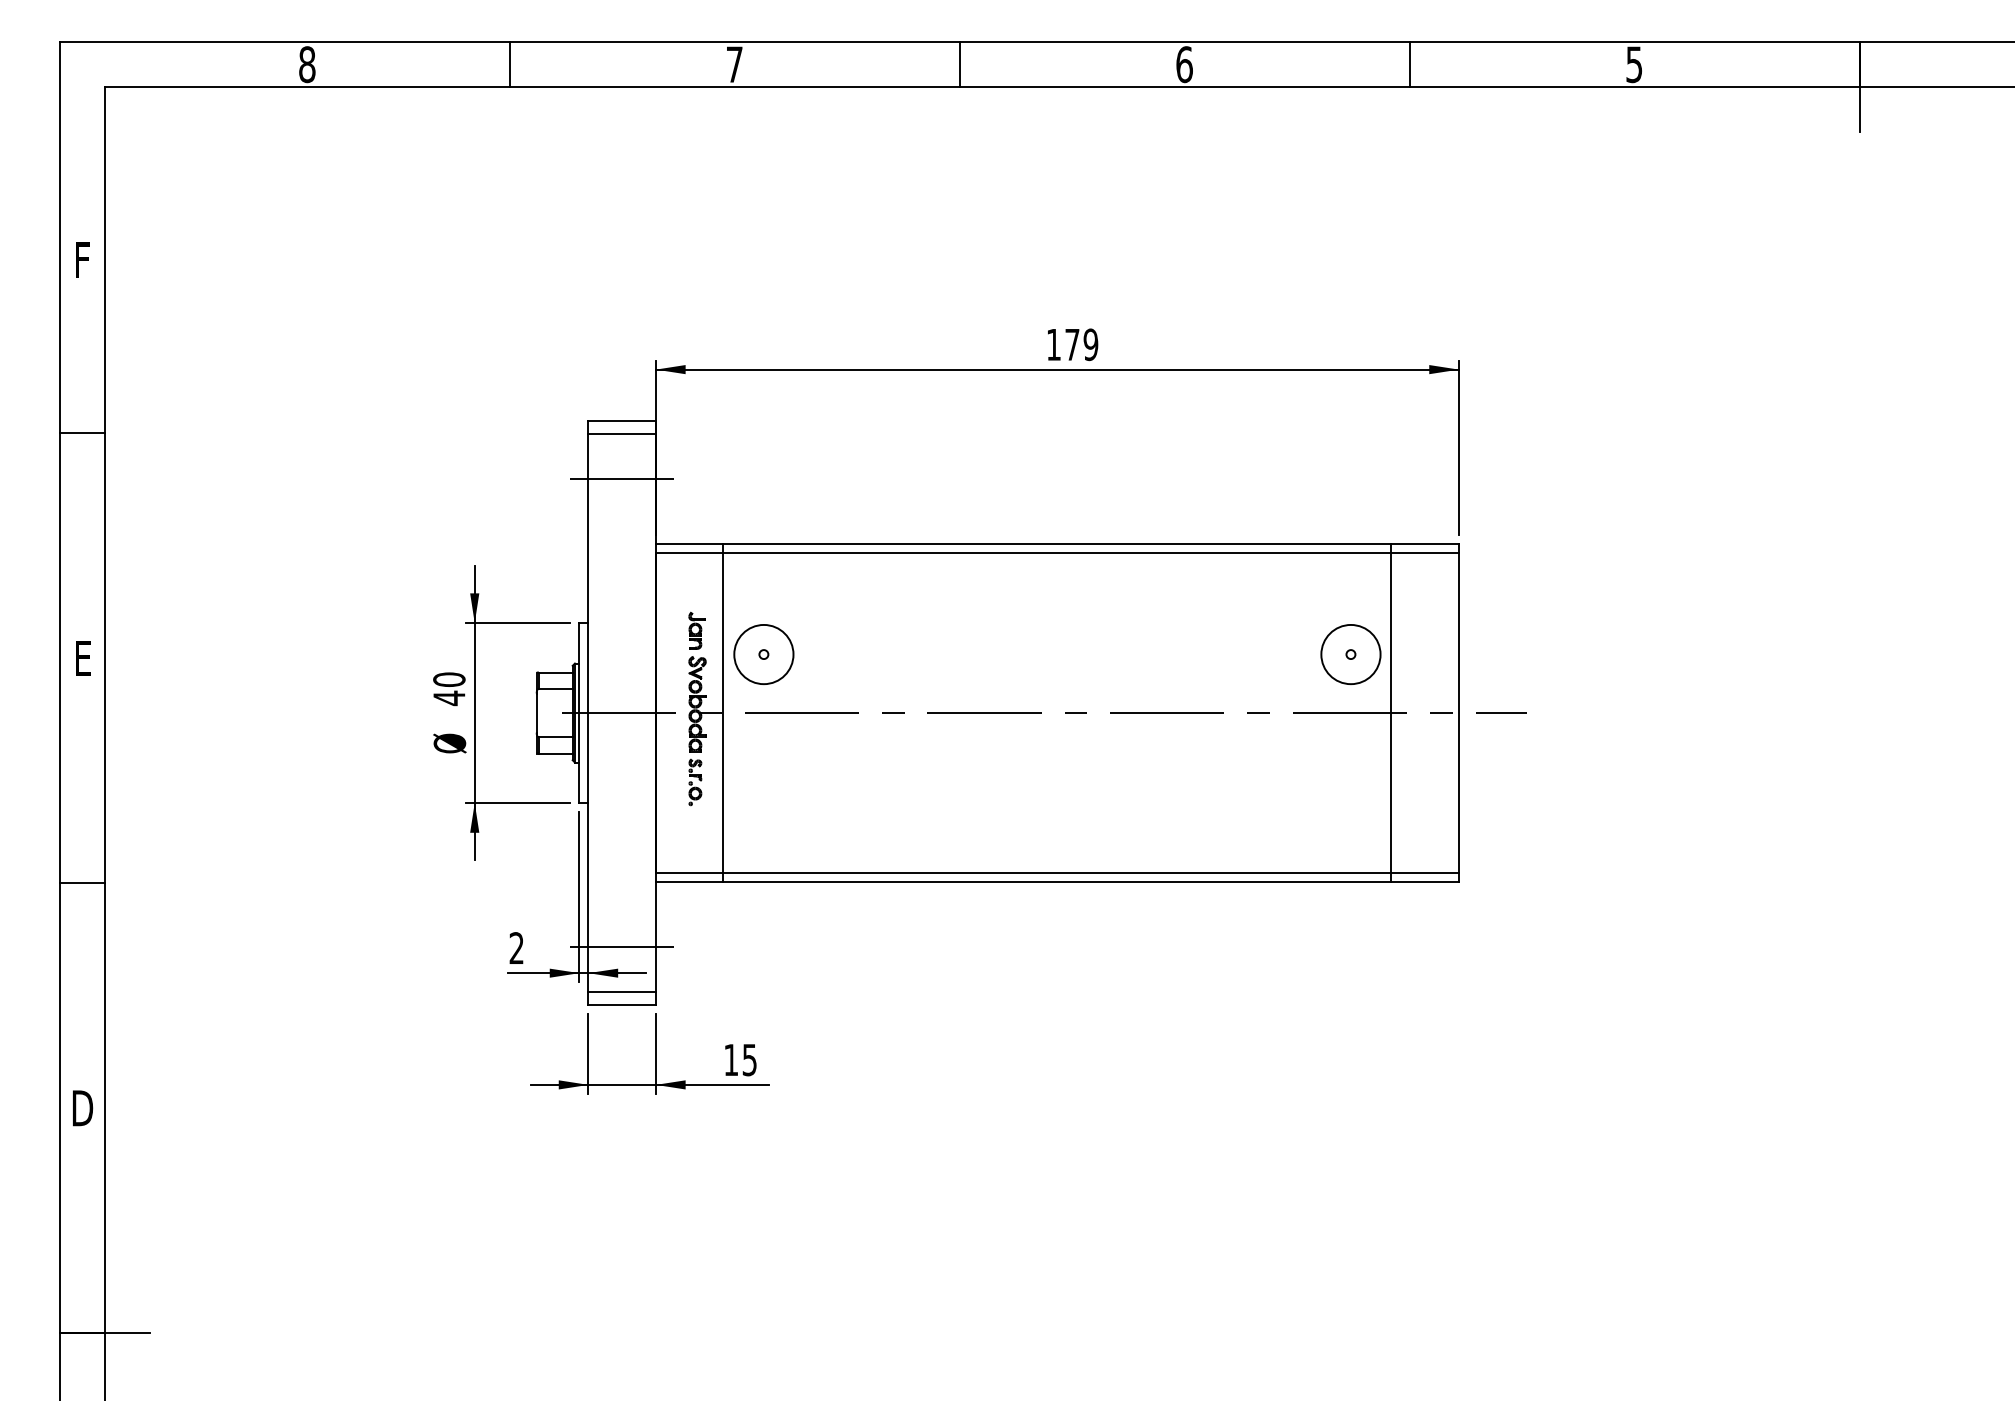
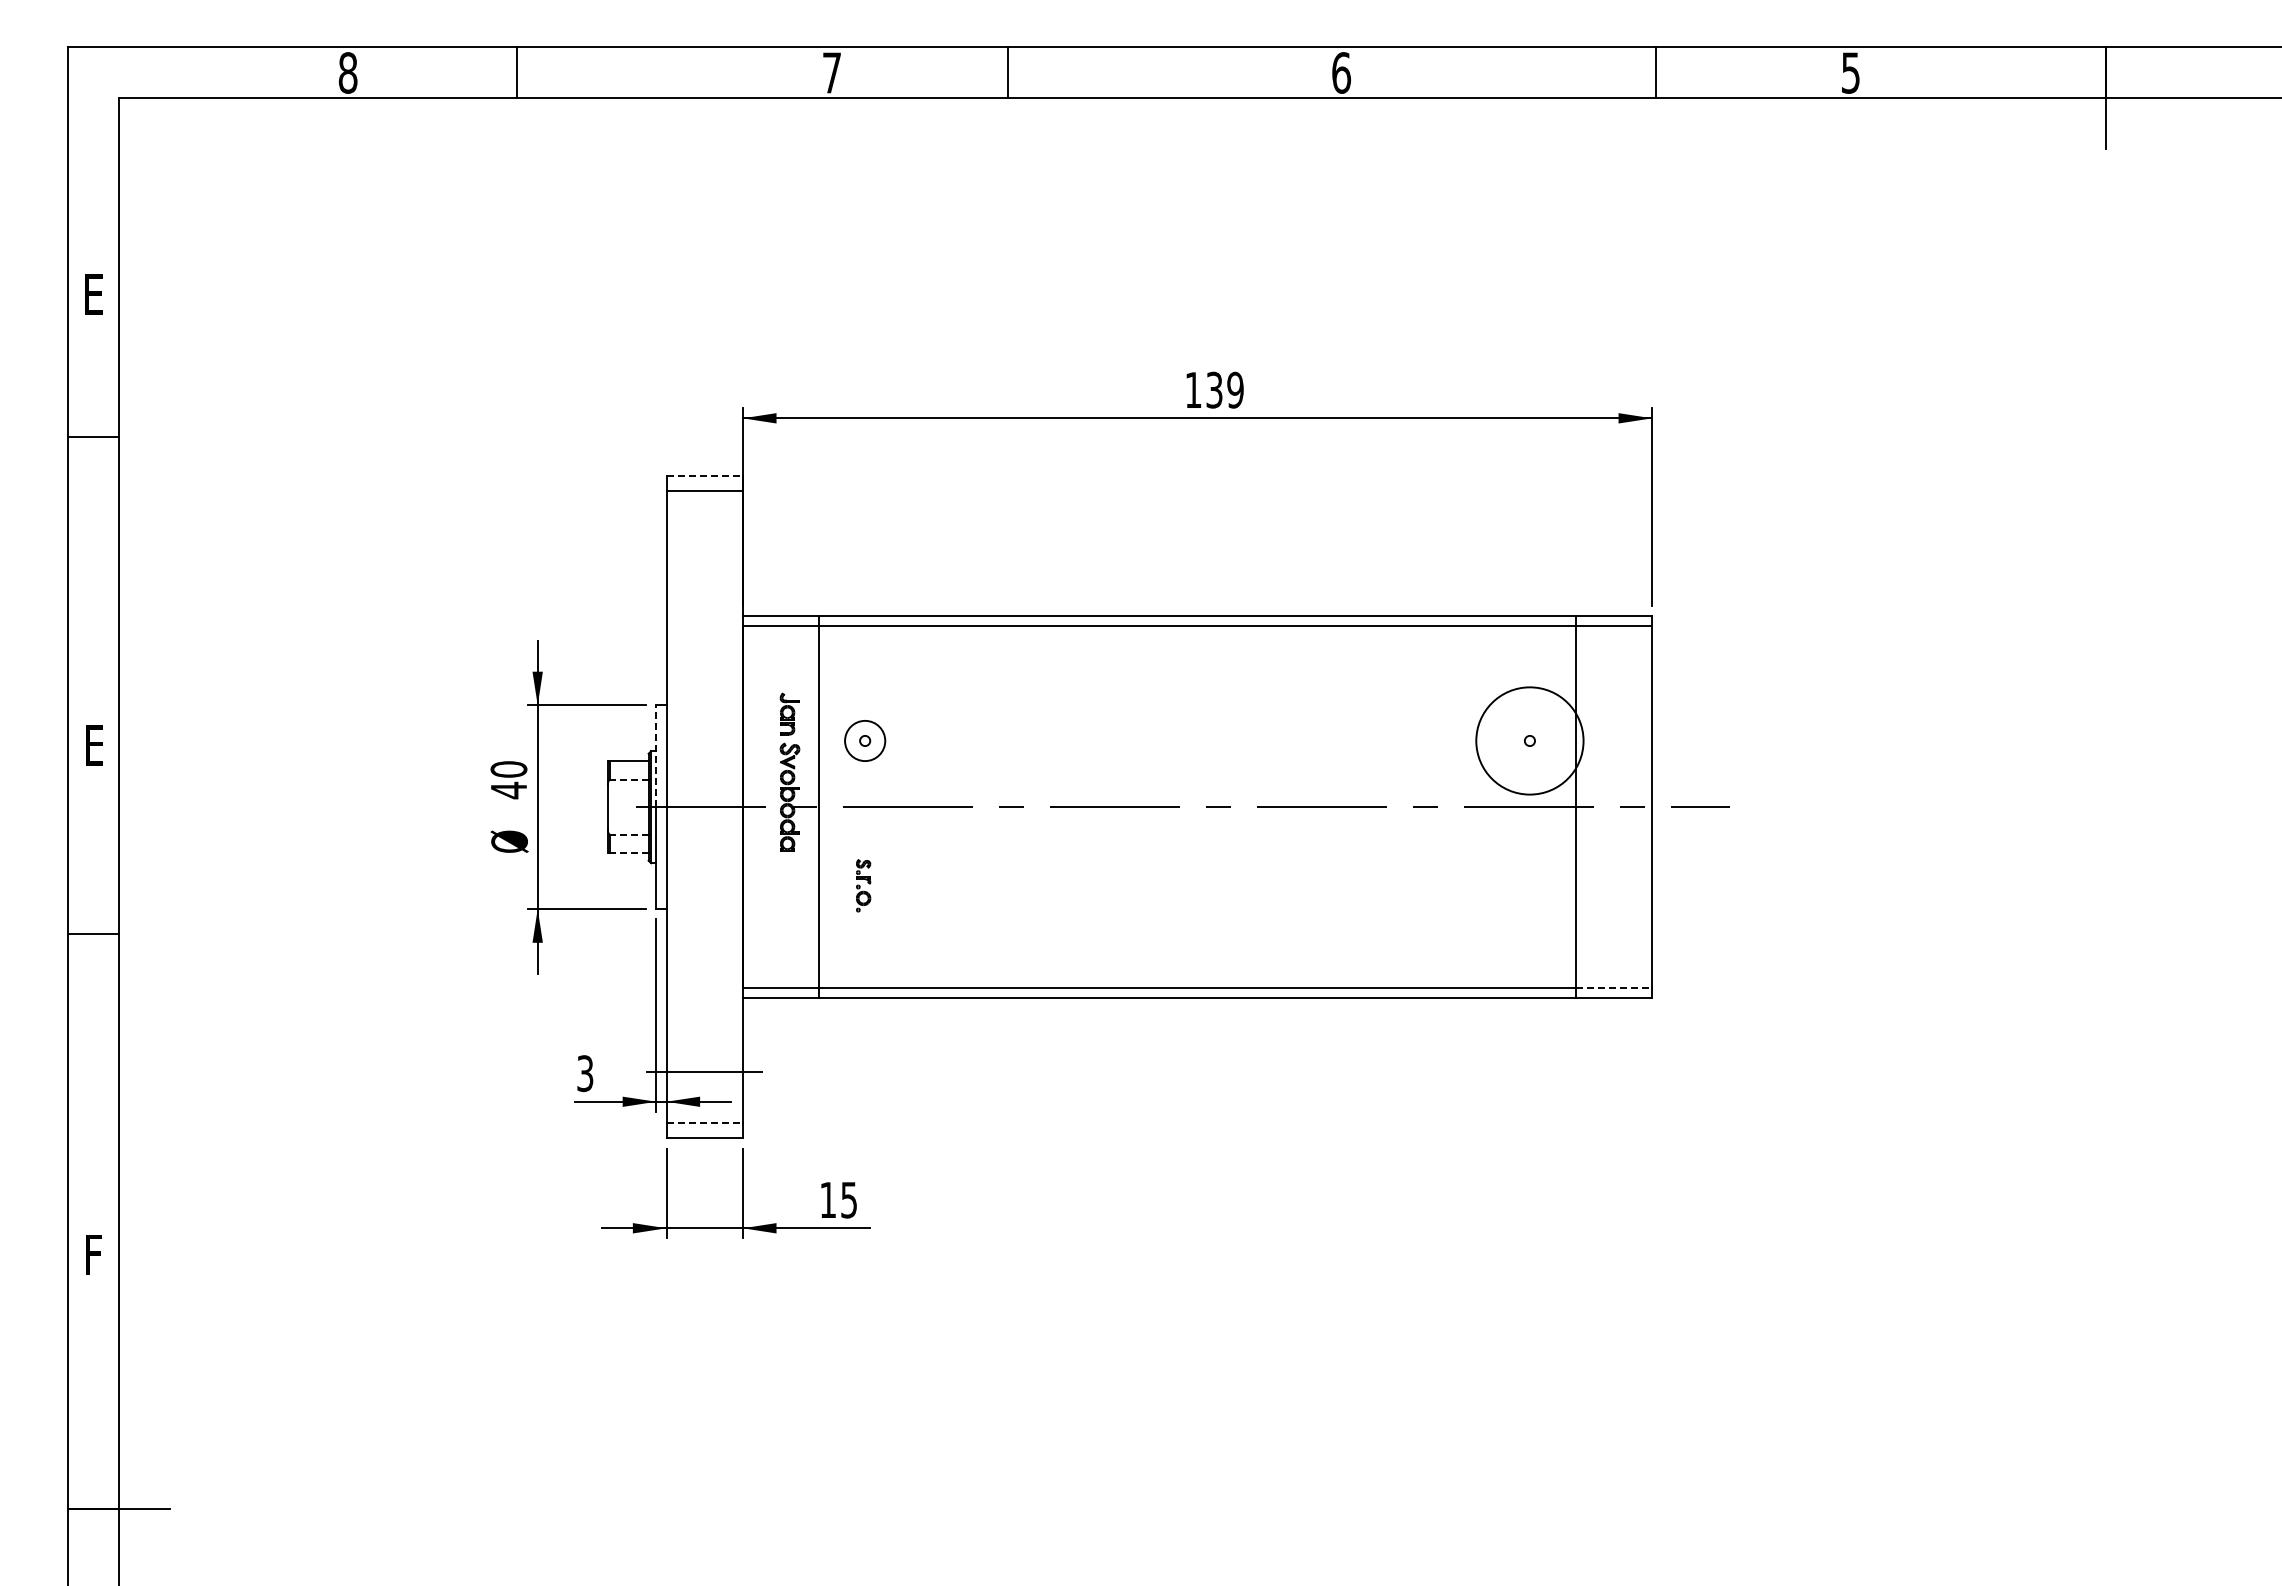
line: (509, 64) -> (516, 72), moved
line: (960, 64) -> (1008, 72), moved
line: (1409, 64) -> (1655, 72), moved
text: (82, 260) -> (93, 294), F -> E
text: (1072, 344) -> (1214, 389), 179 -> 139
line: (622, 420) -> (705, 476), solid -> dashed
line: (82, 433) -> (93, 436), moved
line: (622, 479) -> (704, 542), removed
circle: (763, 654) -> (864, 740), size x0.6
circle: (1350, 654) -> (1529, 740), size x1.6
line: (579, 668) -> (656, 756), solid -> dashed
line: (555, 688) -> (629, 779), solid -> dashed
line: (555, 737) -> (629, 834), solid -> dashed
line: (555, 753) -> (629, 853), solid -> dashed
part: (695, 782) -> (863, 885), moved
line: (1425, 873) -> (1614, 988), solid -> dashed
line: (82, 882) -> (93, 933), moved
text: (516, 948) -> (585, 1073), 2 -> 3
line: (622, 992) -> (705, 1123), solid -> dashed
text: (82, 1108) -> (93, 1254), D -> F

